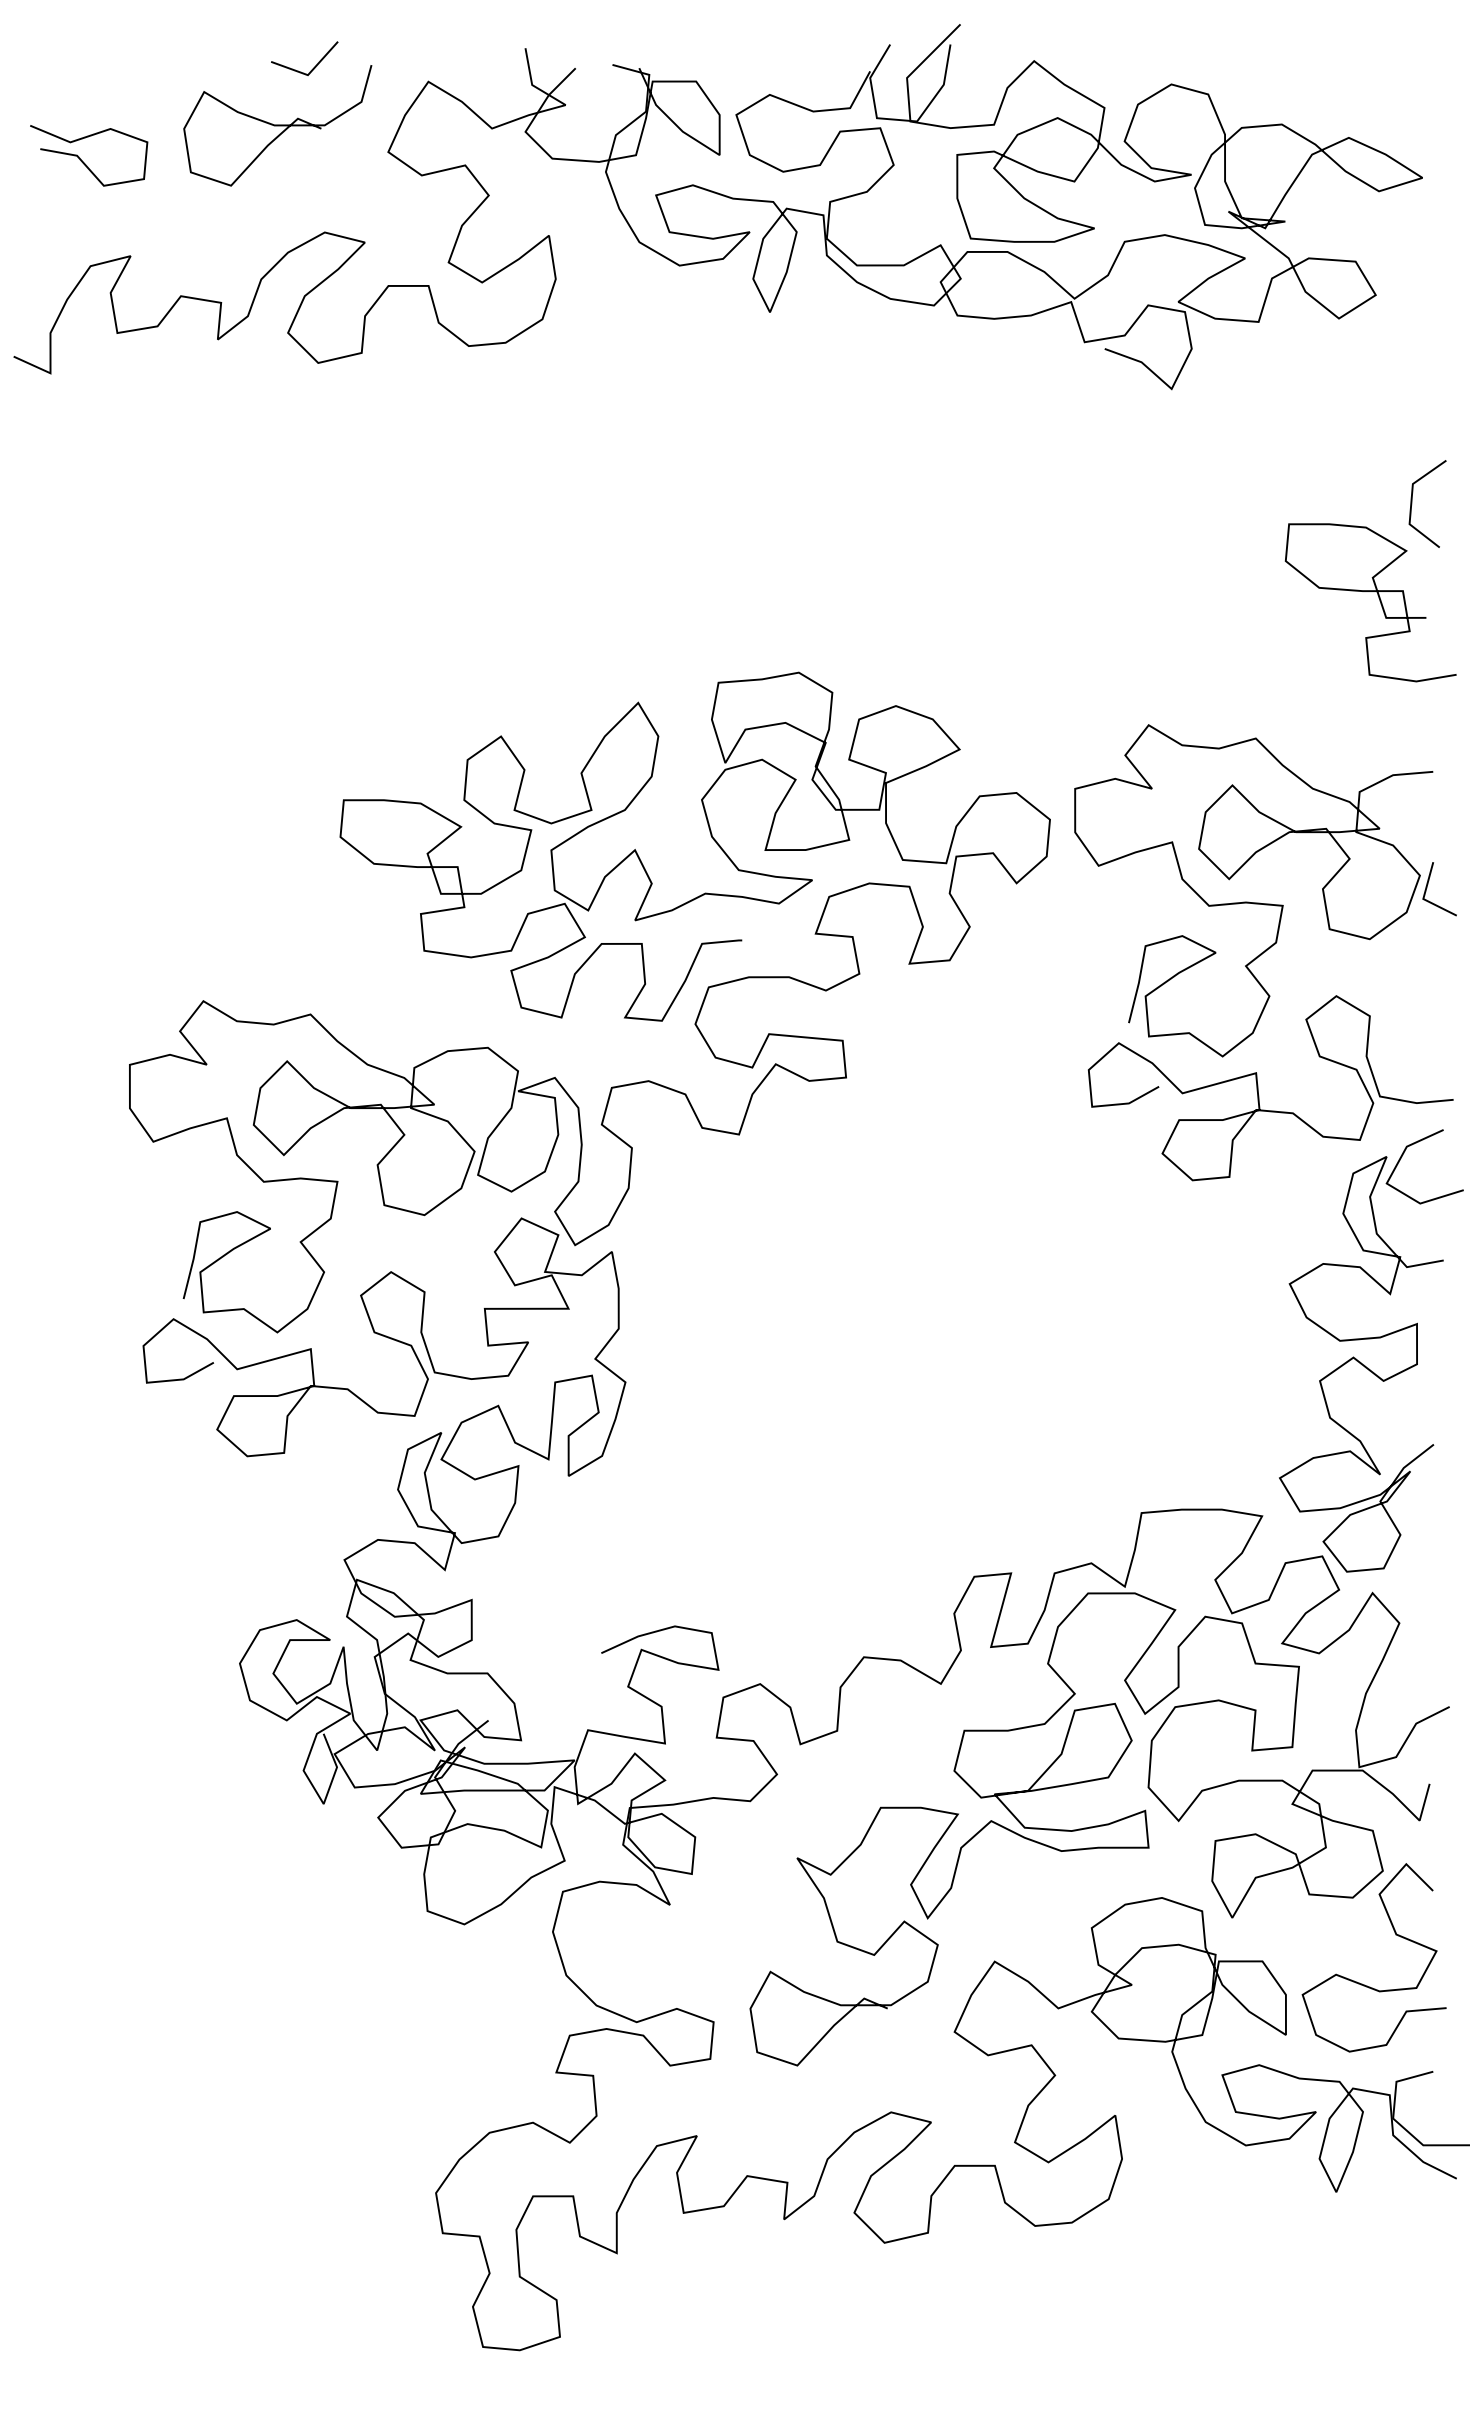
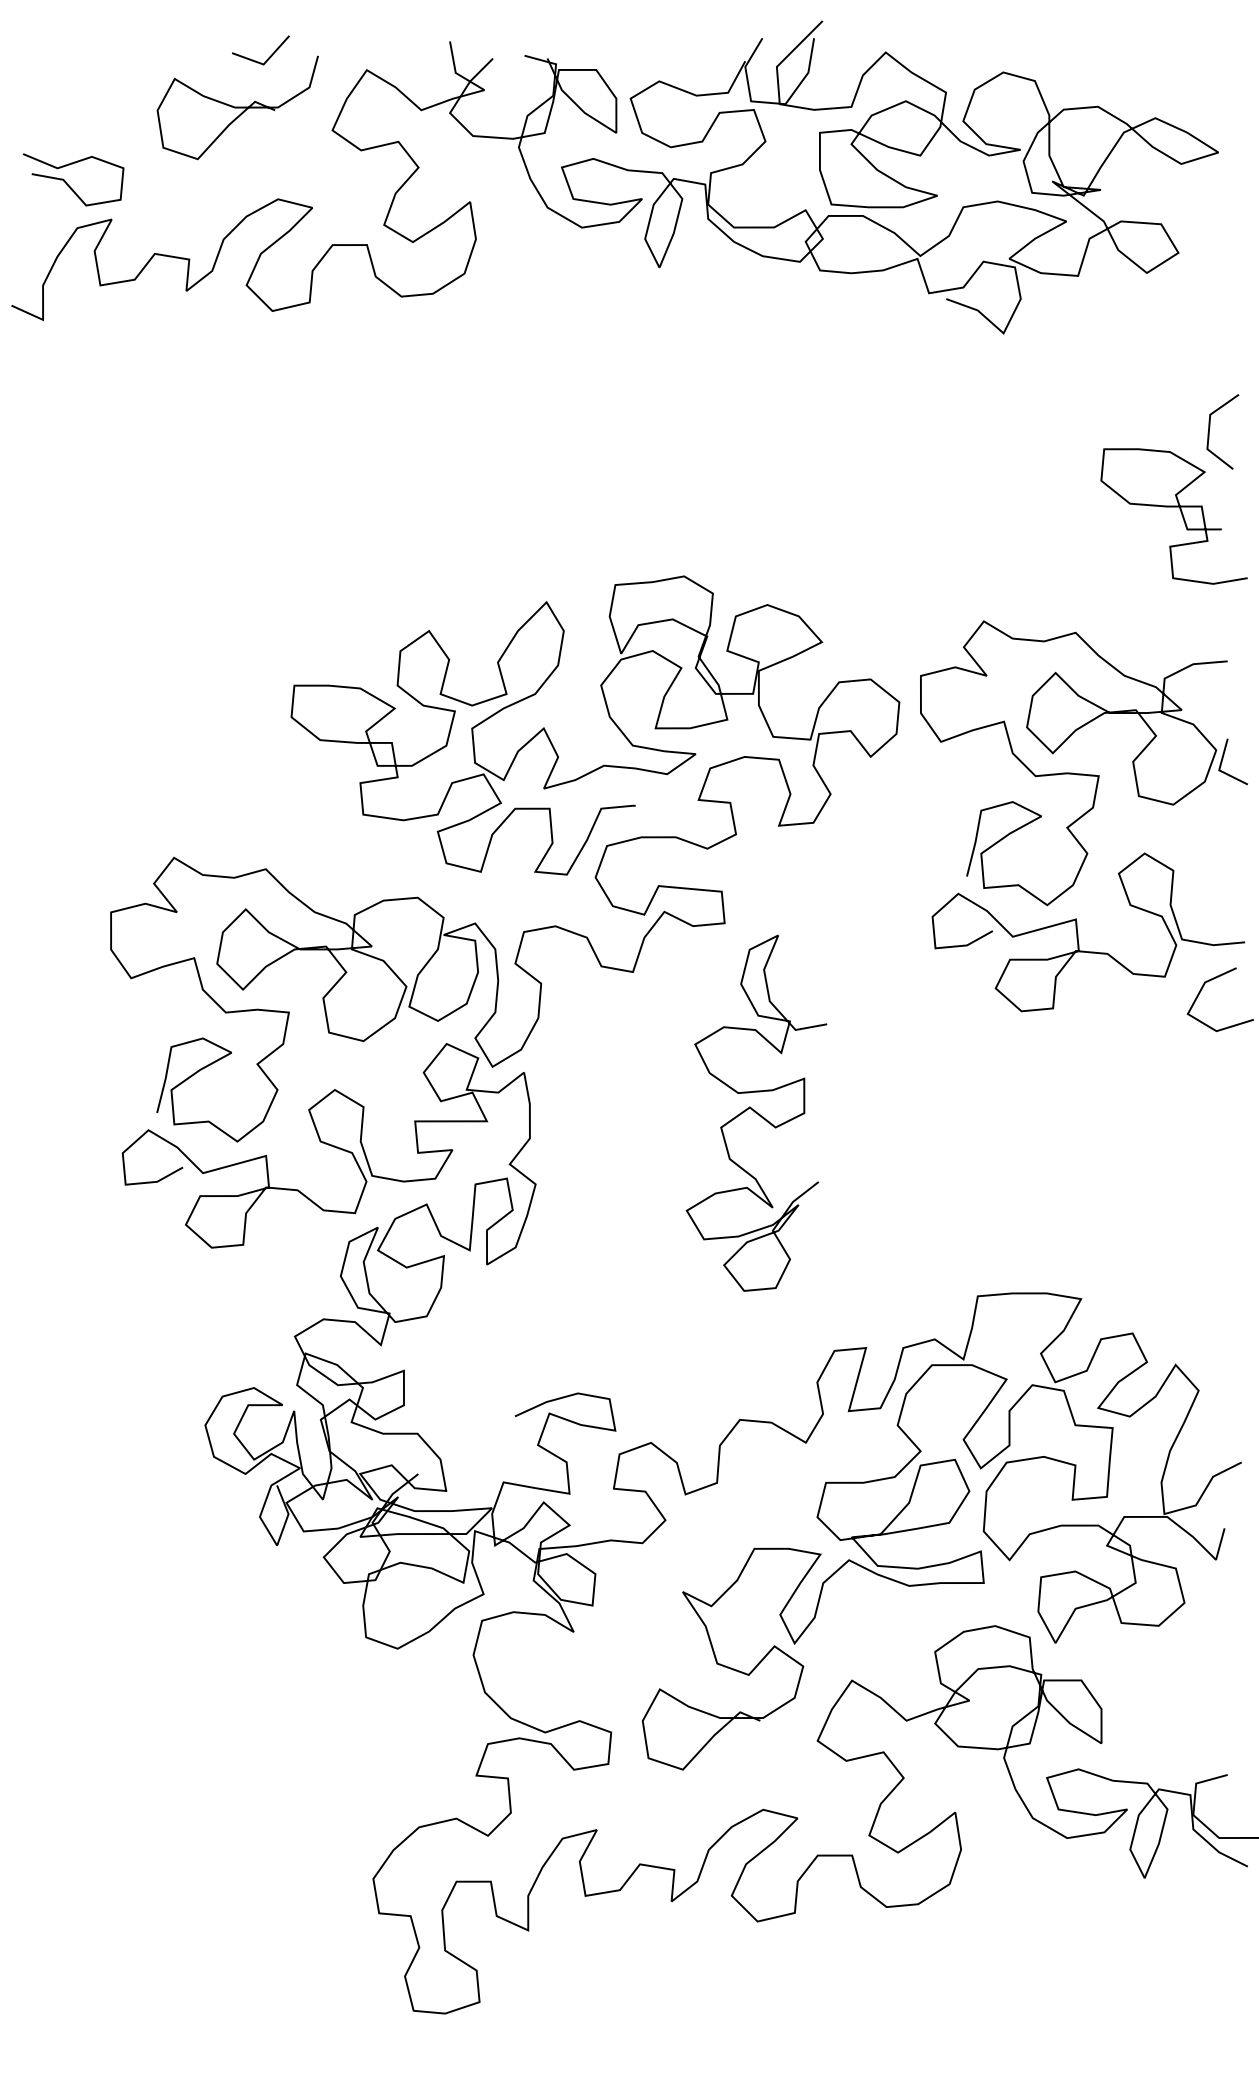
curve: (83, 161) -> (68, 184), moved
curve: (1361, 1364) -> (756, 1113), moved
curve: (1362, 1983) -> (1167, 1699), removed

